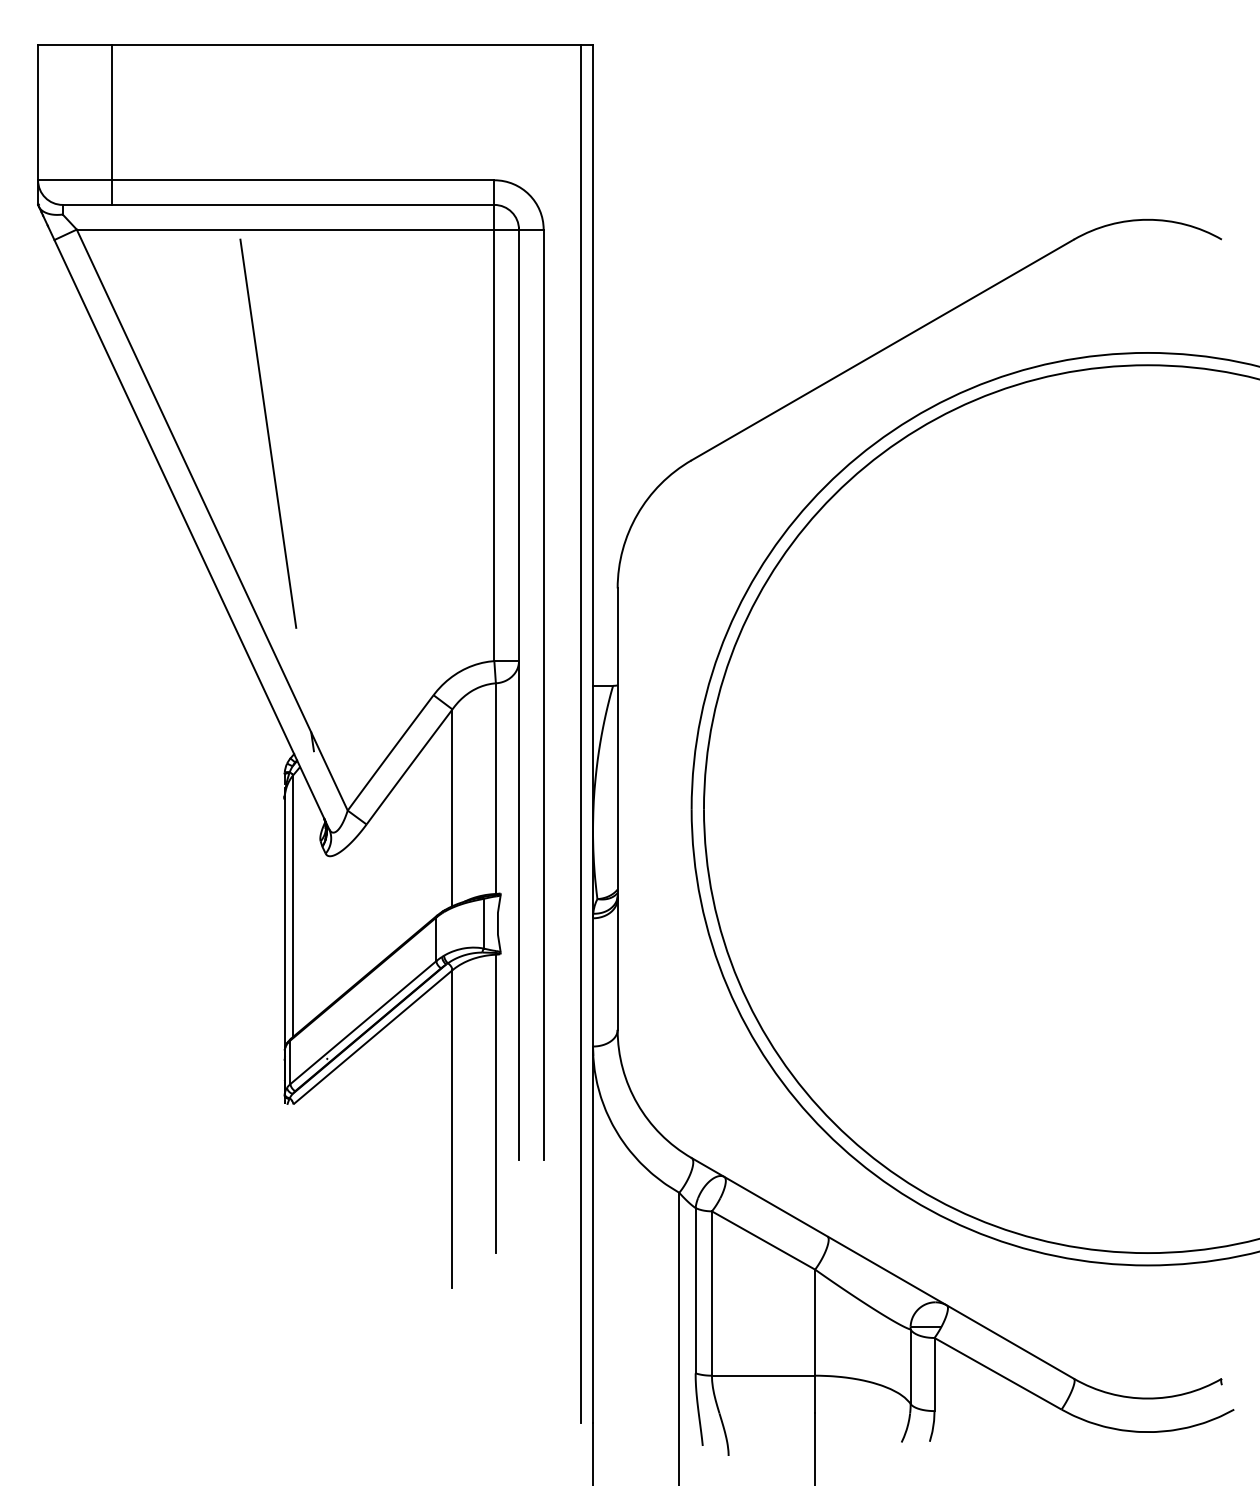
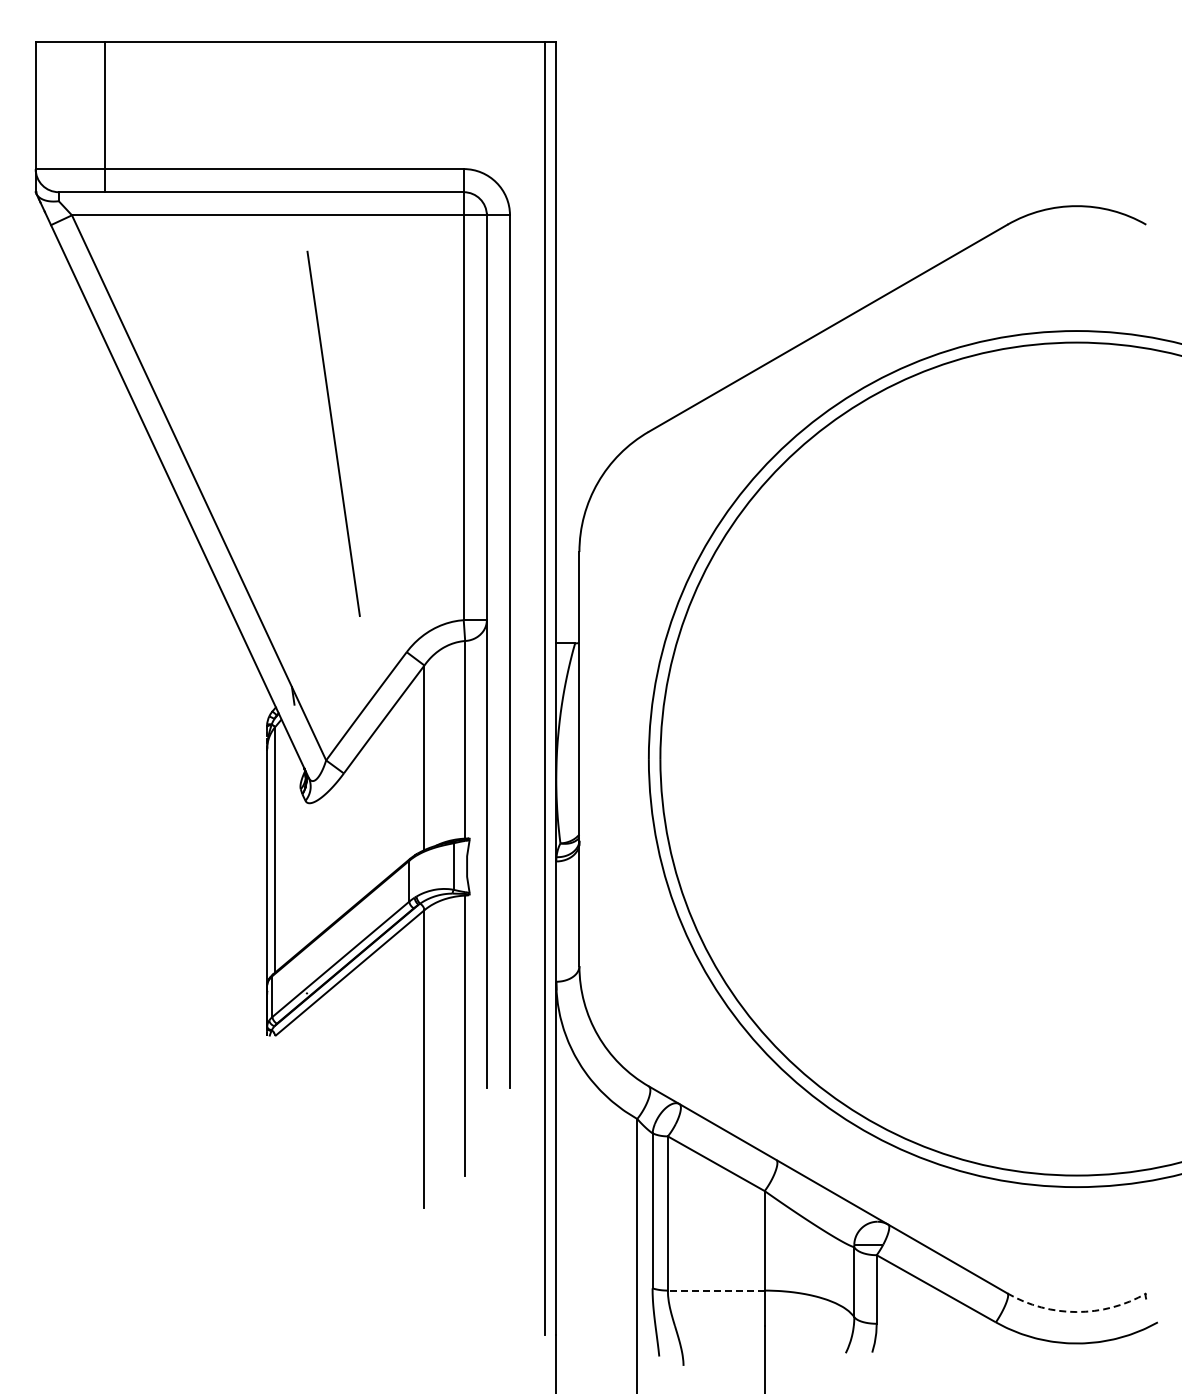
line: (268, 433) -> (333, 433), moved
line: (762, 1375) -> (715, 1290), solid -> dashed
arc: (1147, 1399) -> (1076, 1312), solid -> dashed

